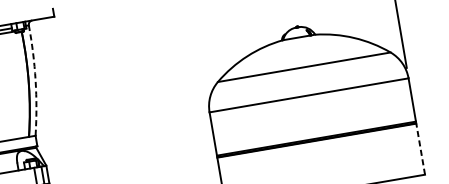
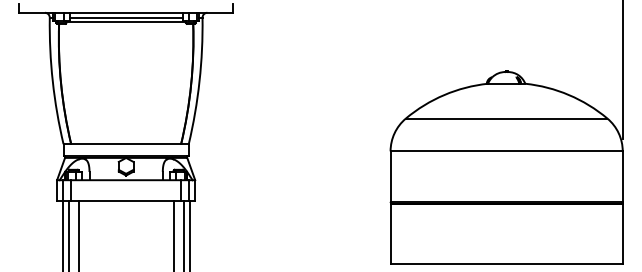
arc: (35, 80) -> (199, 81), dashed -> solid
line: (420, 148) -> (622, 233), dashed -> solid

